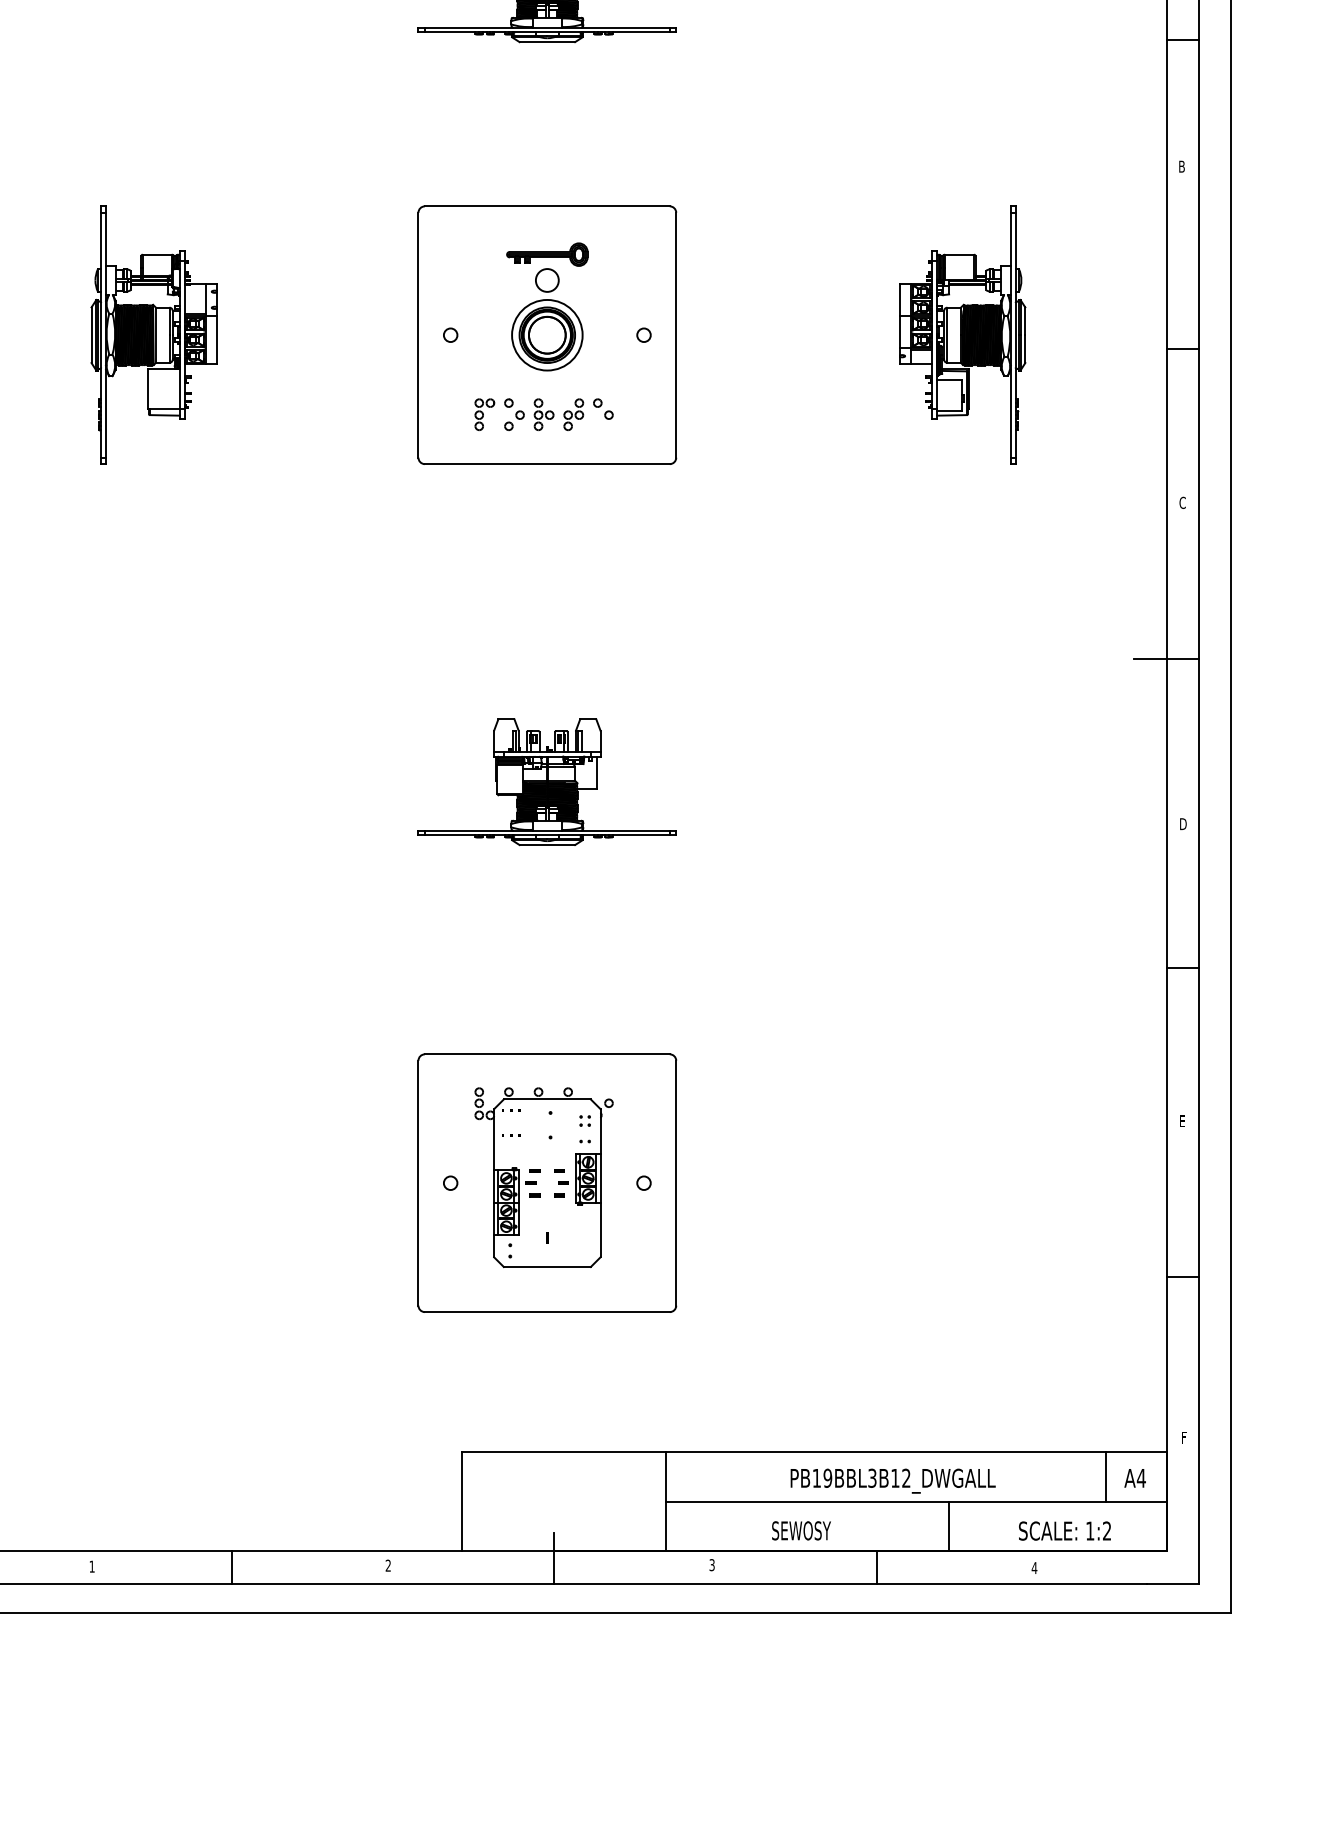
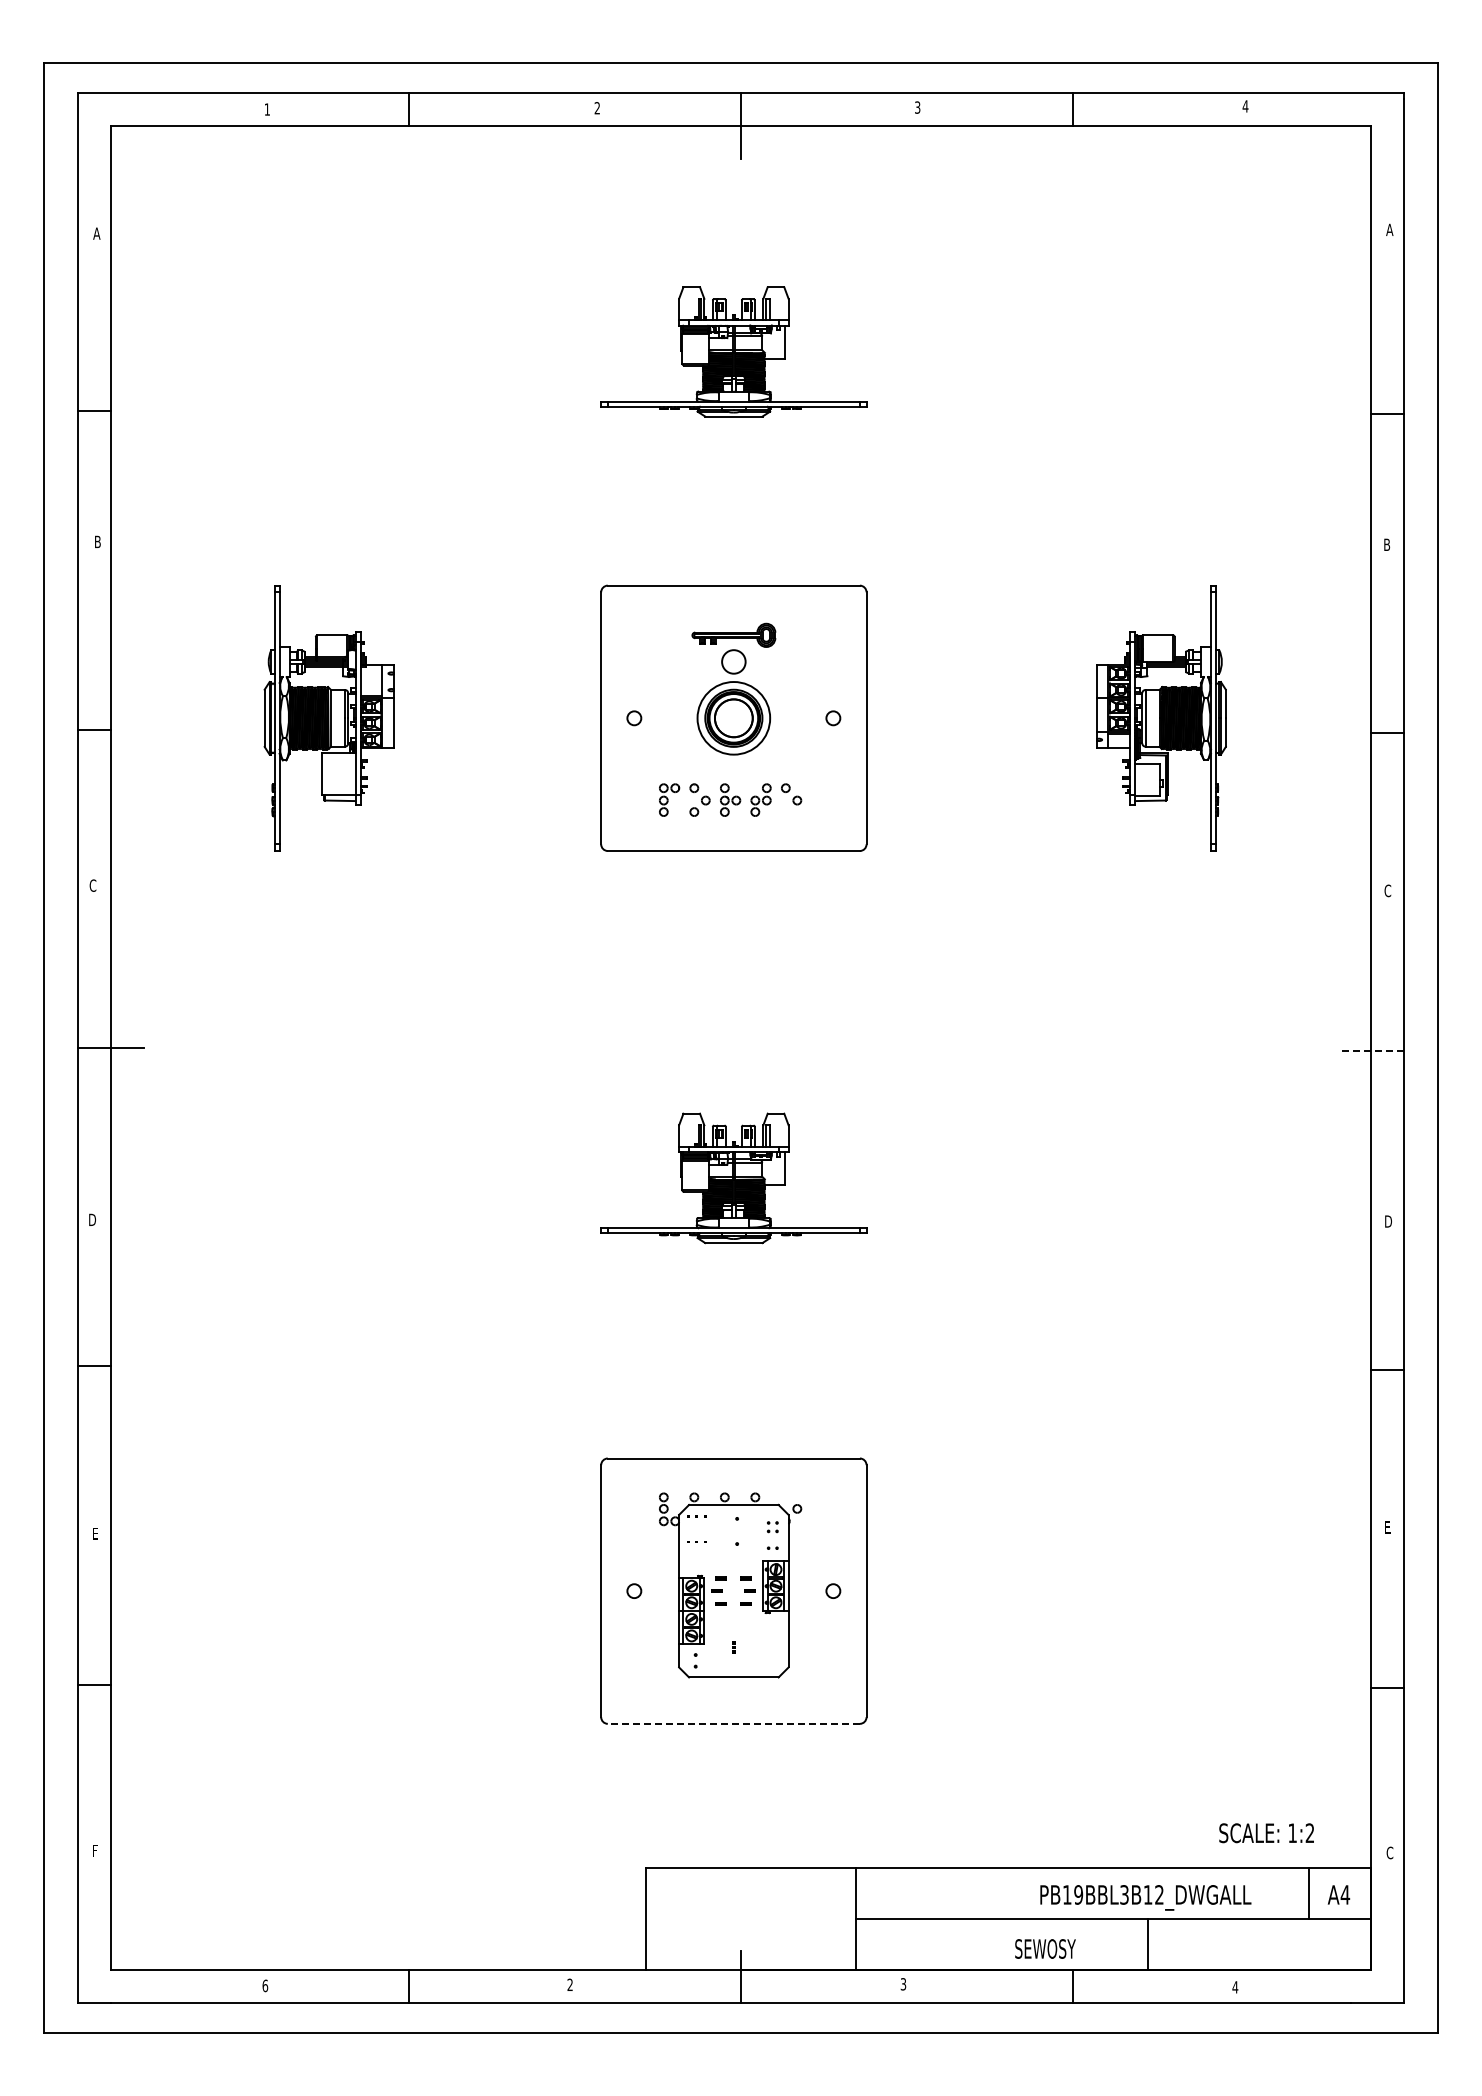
line: (1165, 658) -> (1370, 1051), solid -> dashed
line: (546, 1311) -> (733, 1723), solid -> dashed
text: (1184, 1437) -> (1389, 1852), F -> C
text: (892, 1480) -> (1145, 1897), moved
text: (801, 1530) -> (1045, 1948), moved
text: (1064, 1531) -> (1266, 1833), moved
text: (92, 1566) -> (265, 1985), 1 -> 6

